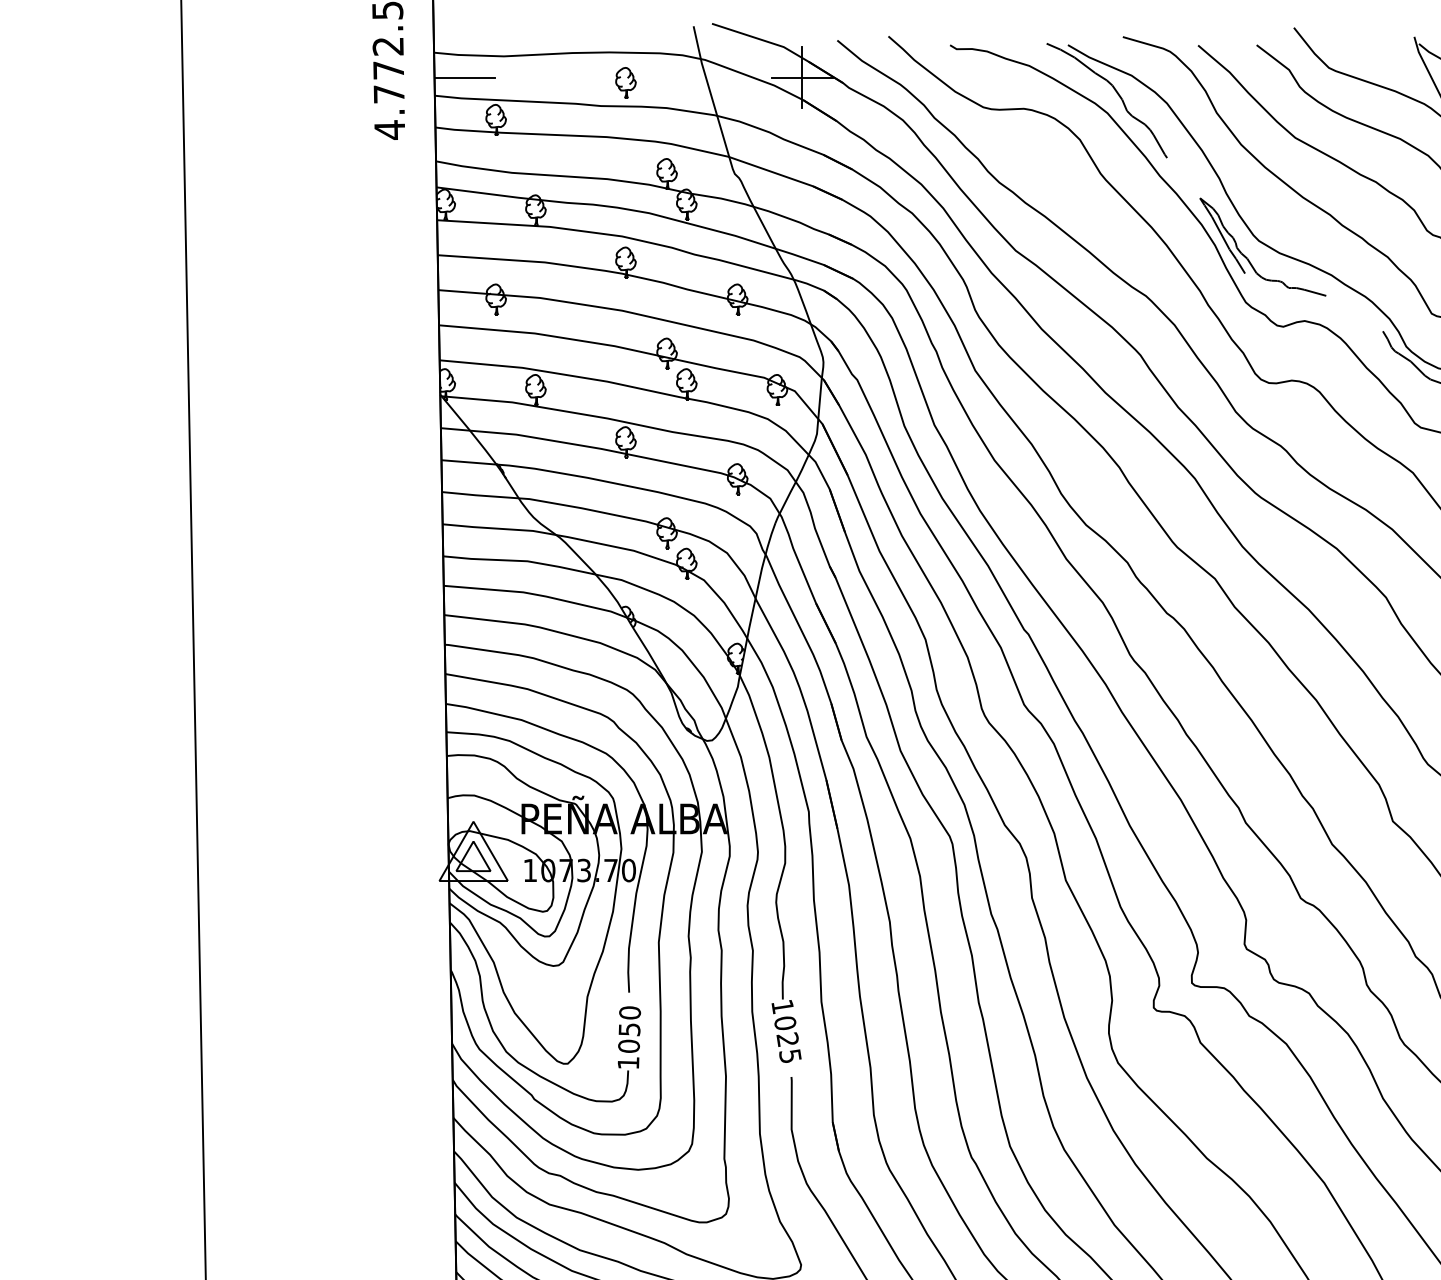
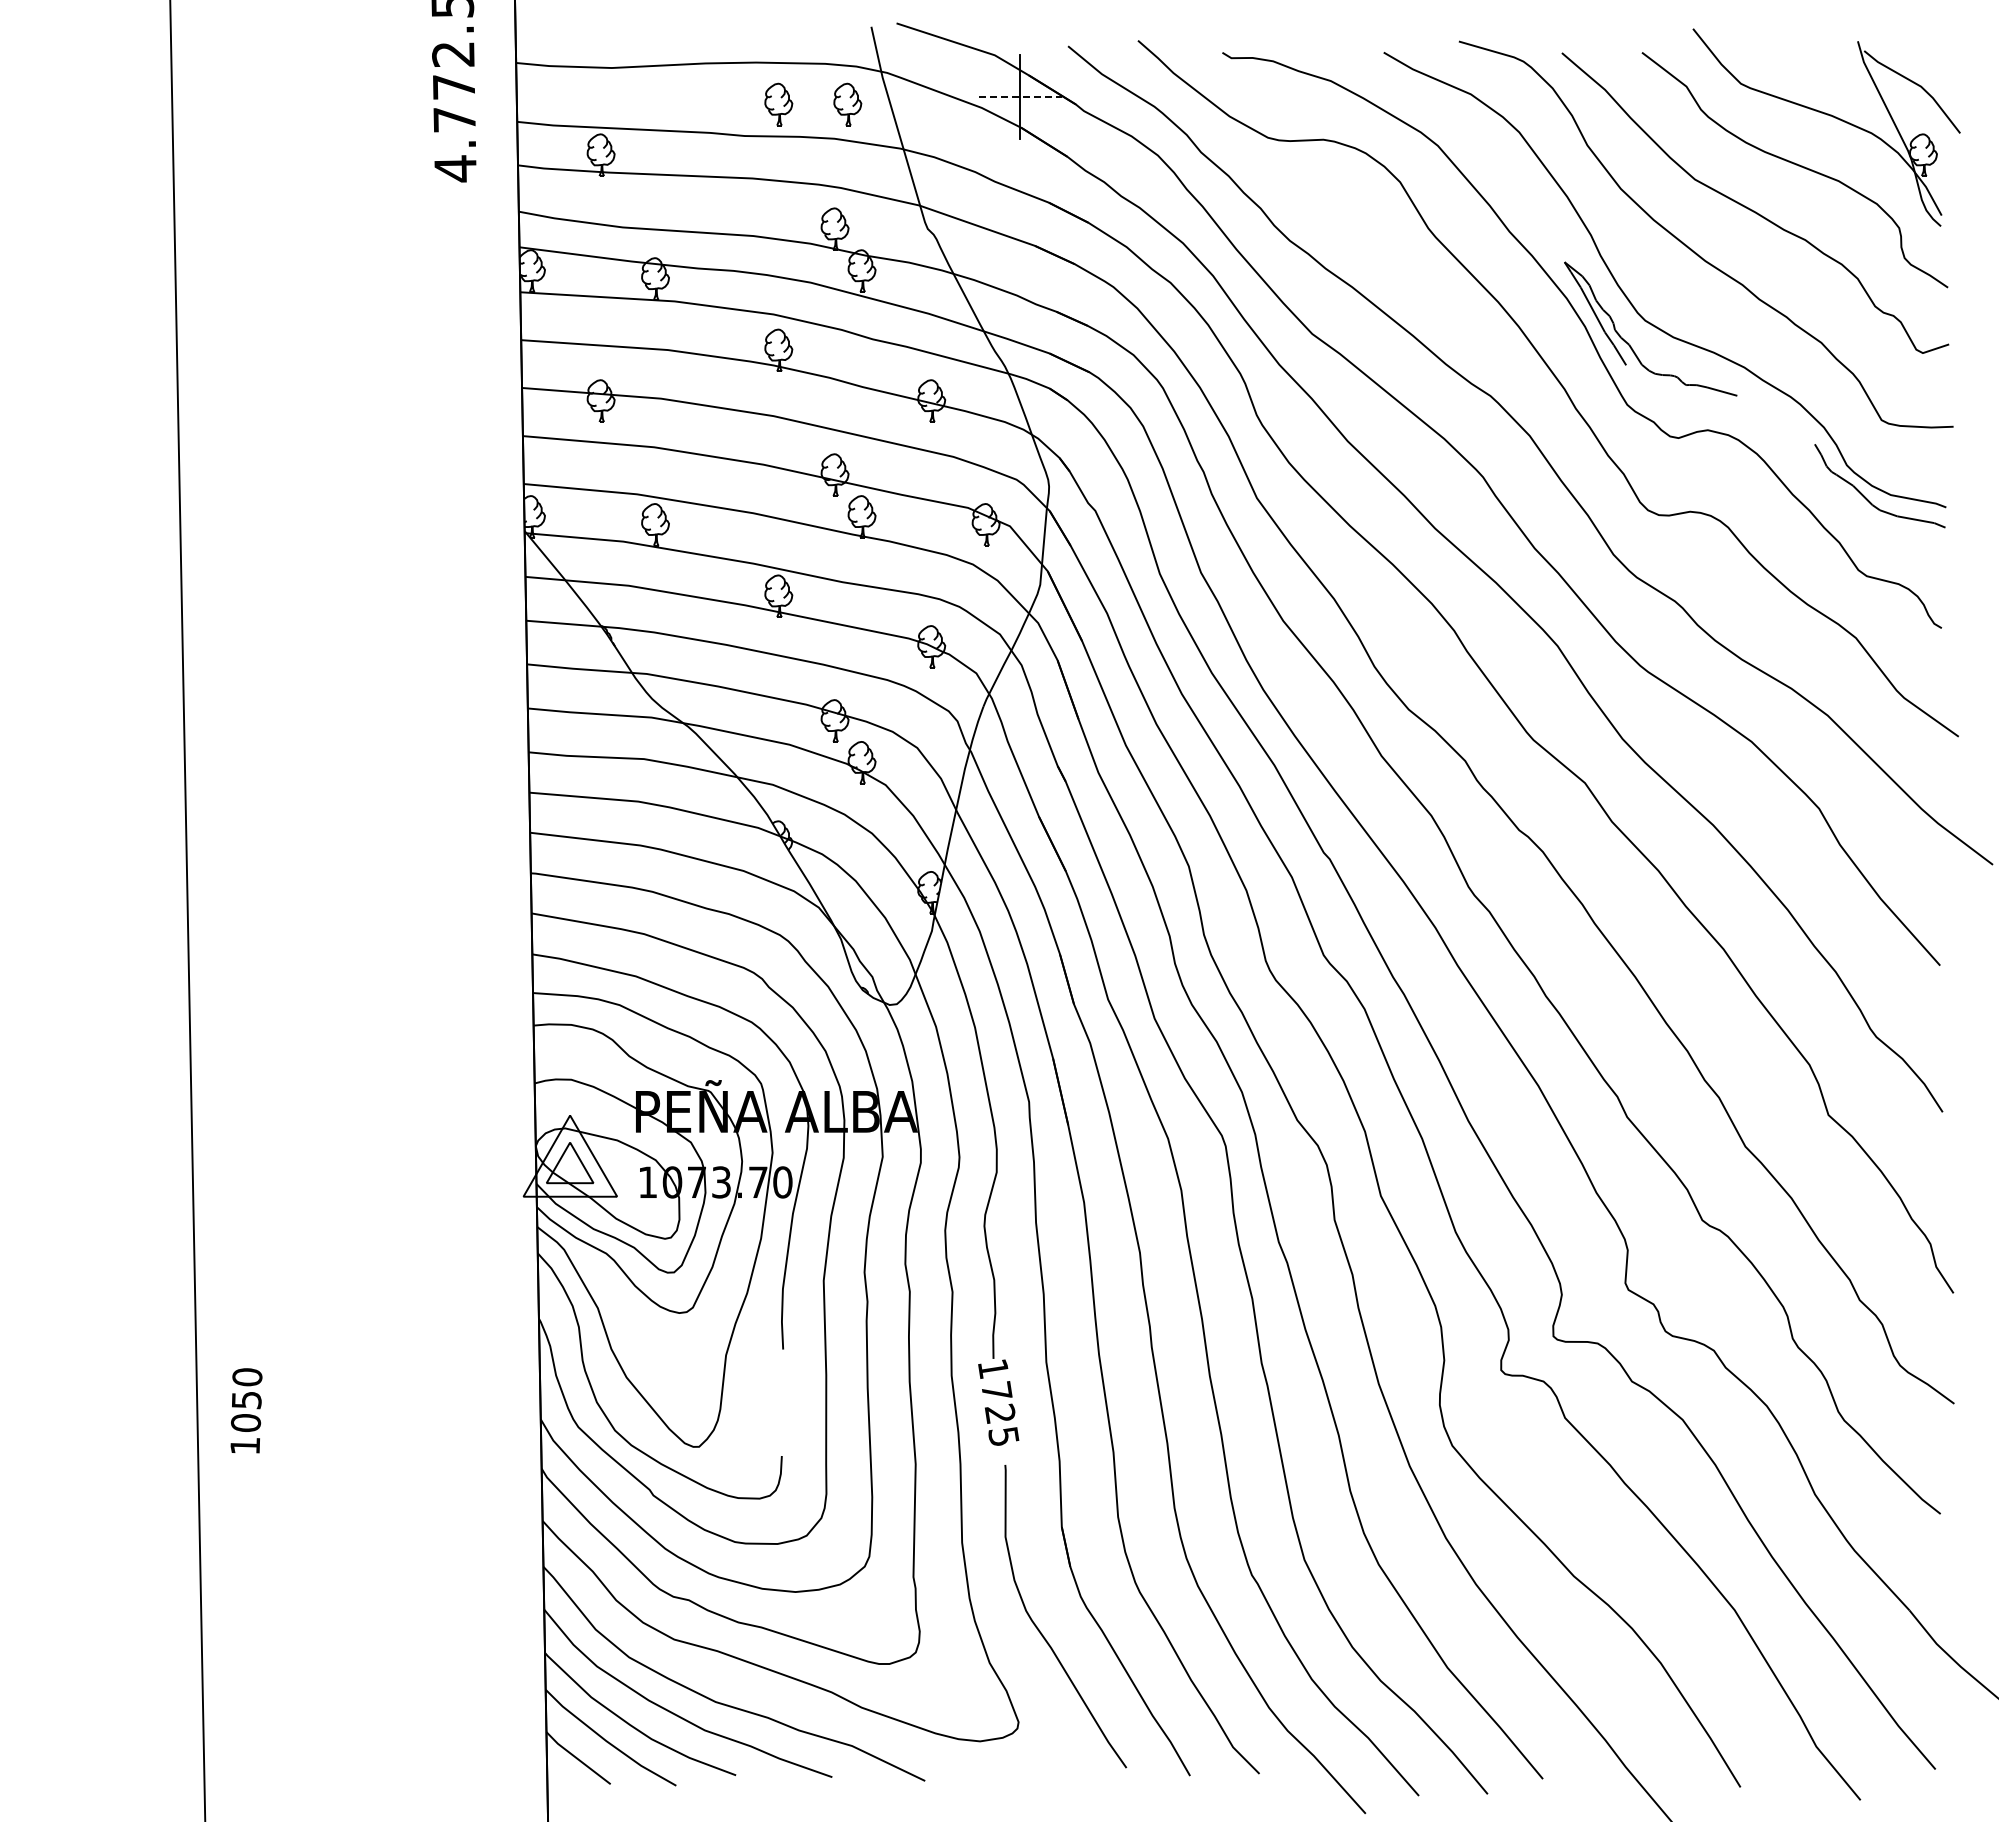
line: (465, 77) -> (558, 97), removed
line: (802, 77) -> (1020, 97), solid -> dashed
part: (676, 83) -> (847, 104), added
curve: (1116, 93) -> (1450, 118), removed
text: (785, 1022) -> (997, 1390), 1025 -> 1725
text: (629, 1037) -> (246, 1410), moved

